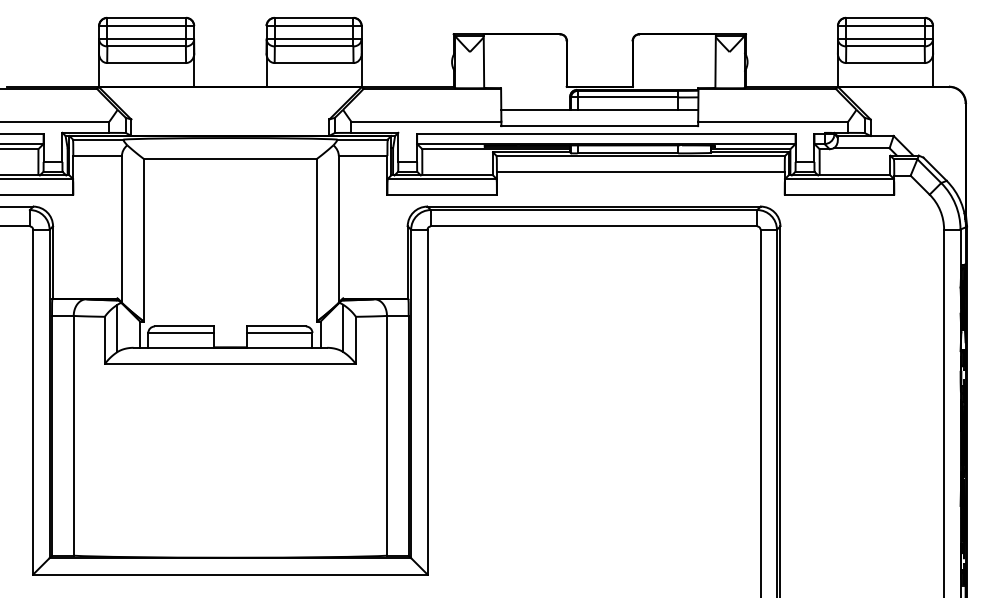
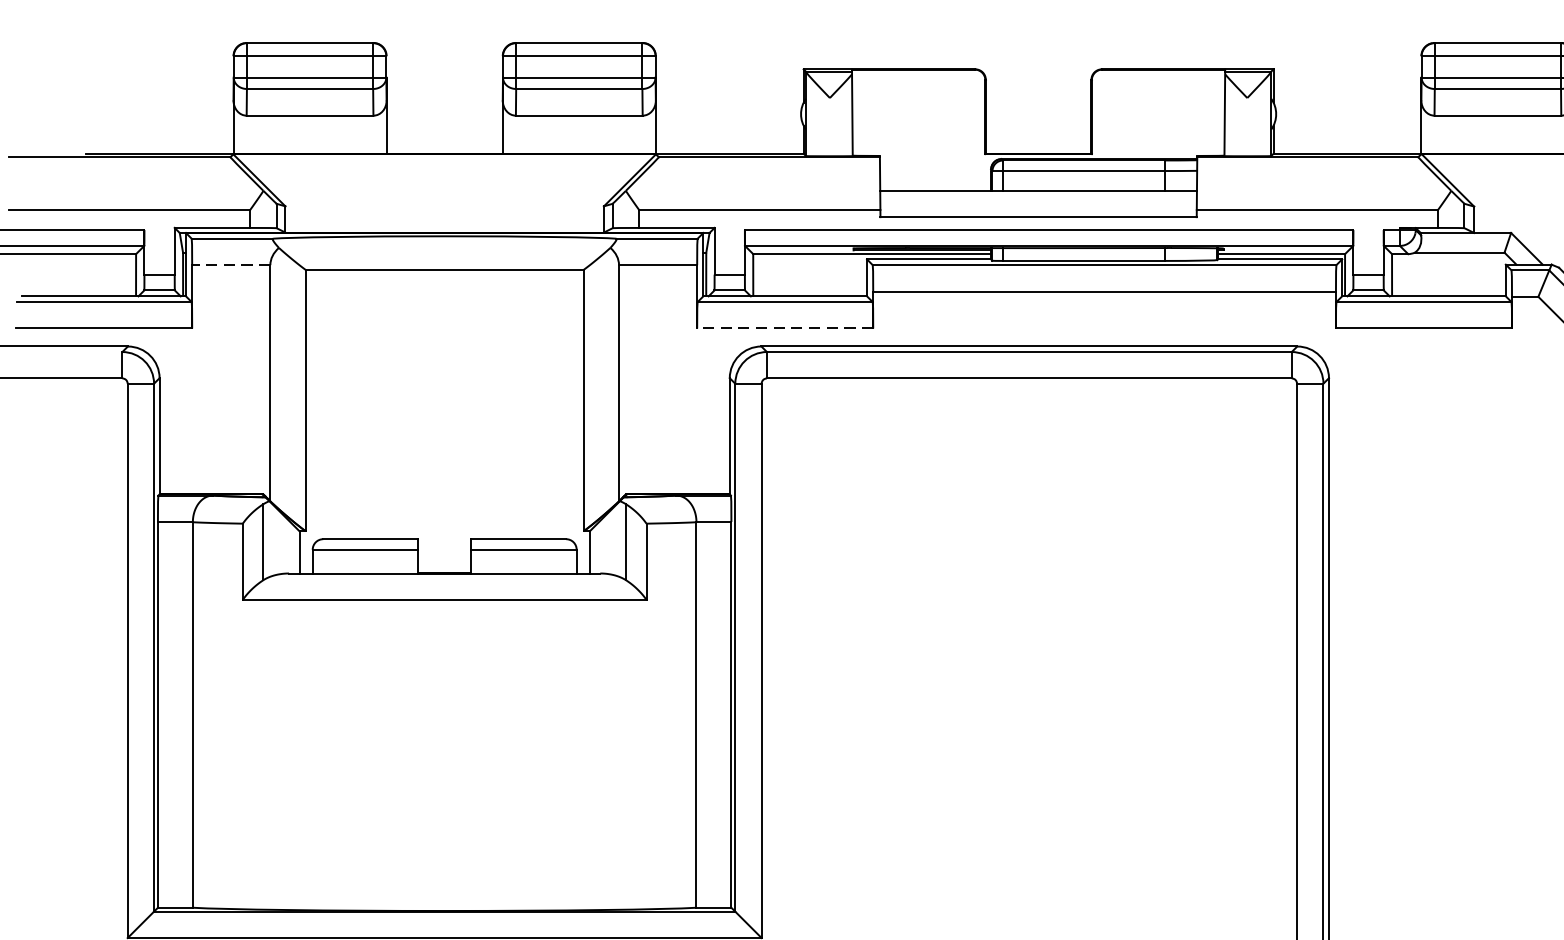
line: (97, 156) -> (231, 265), solid -> dashed
line: (442, 195) -> (785, 328), solid -> dashed

